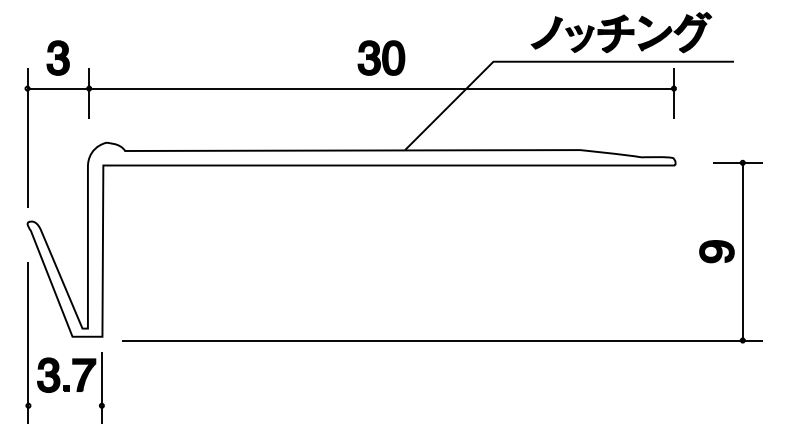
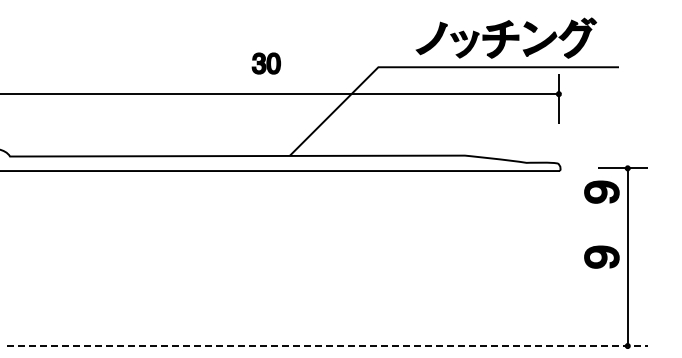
part: (381, 57) -> (266, 63), size x0.6
part: (716, 186) -> (601, 192), added
line: (442, 340) -> (327, 346), solid -> dashed

